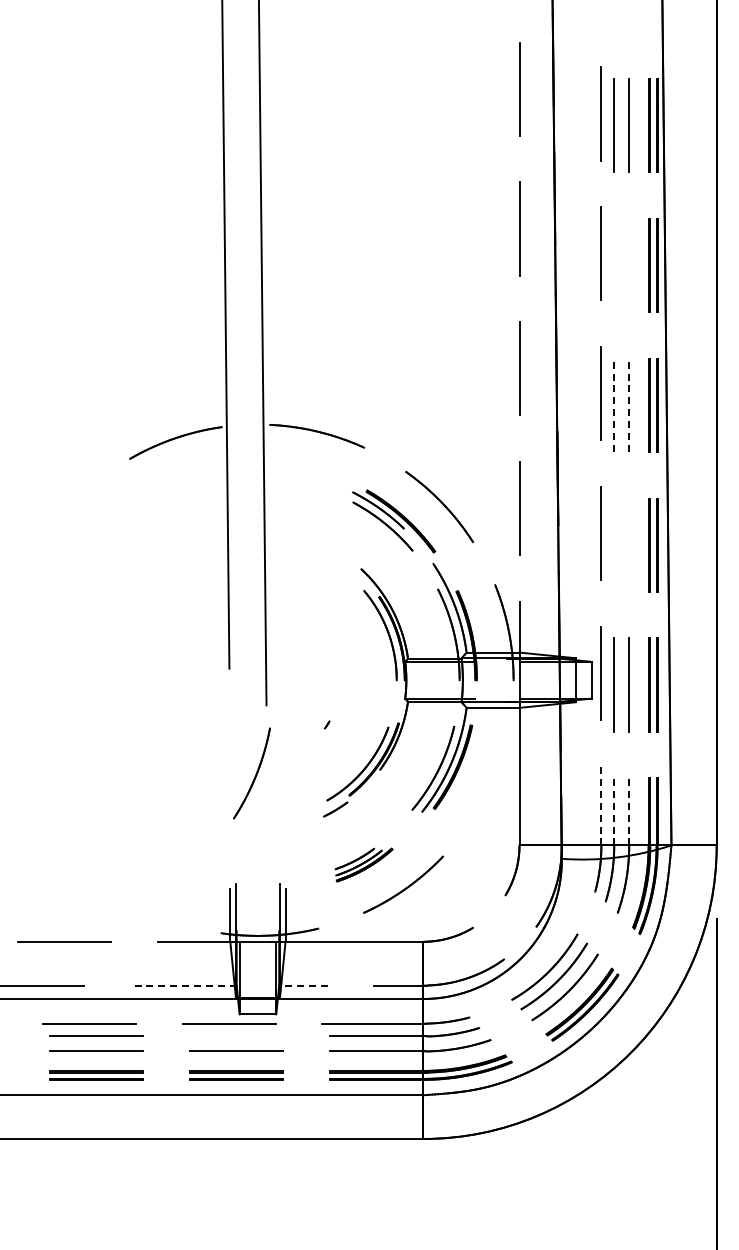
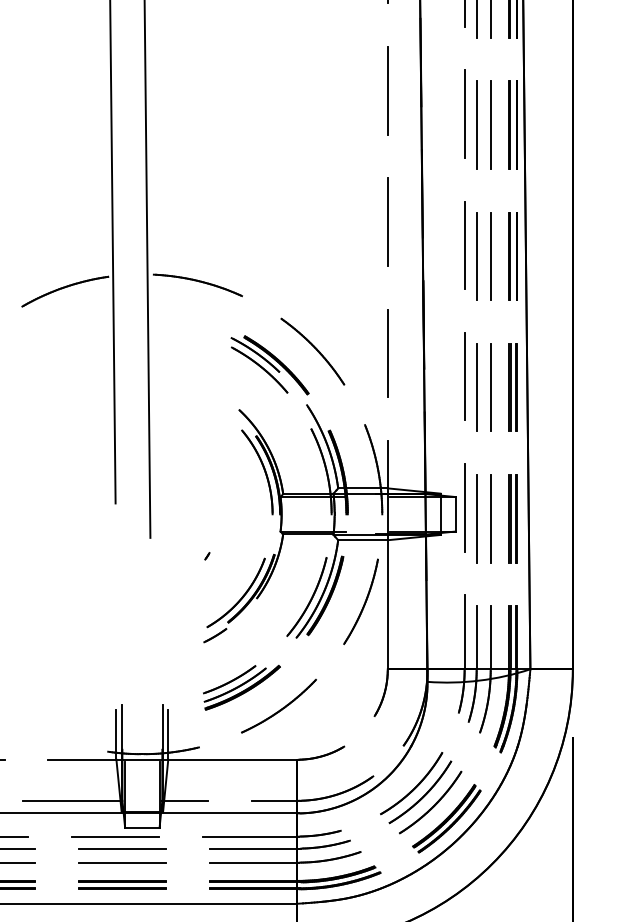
line: (614, 265) -> (476, 125), added
line: (628, 265) -> (490, 125), added
line: (614, 405) -> (476, 256), dashed -> solid
line: (629, 405) -> (491, 256), dashed -> solid
line: (629, 544) -> (491, 386), added
line: (613, 545) -> (476, 387), added
part: (251, 773) -> (360, 601), moved
line: (601, 805) -> (464, 631), dashed -> solid
line: (614, 811) -> (476, 637), dashed -> solid
line: (629, 811) -> (491, 637), dashed -> solid
part: (363, 864) -> (241, 687), size x1.43
line: (183, 985) -> (72, 800), dashed -> solid
line: (303, 985) -> (185, 800), dashed -> solid
line: (236, 1036) -> (122, 848), added

